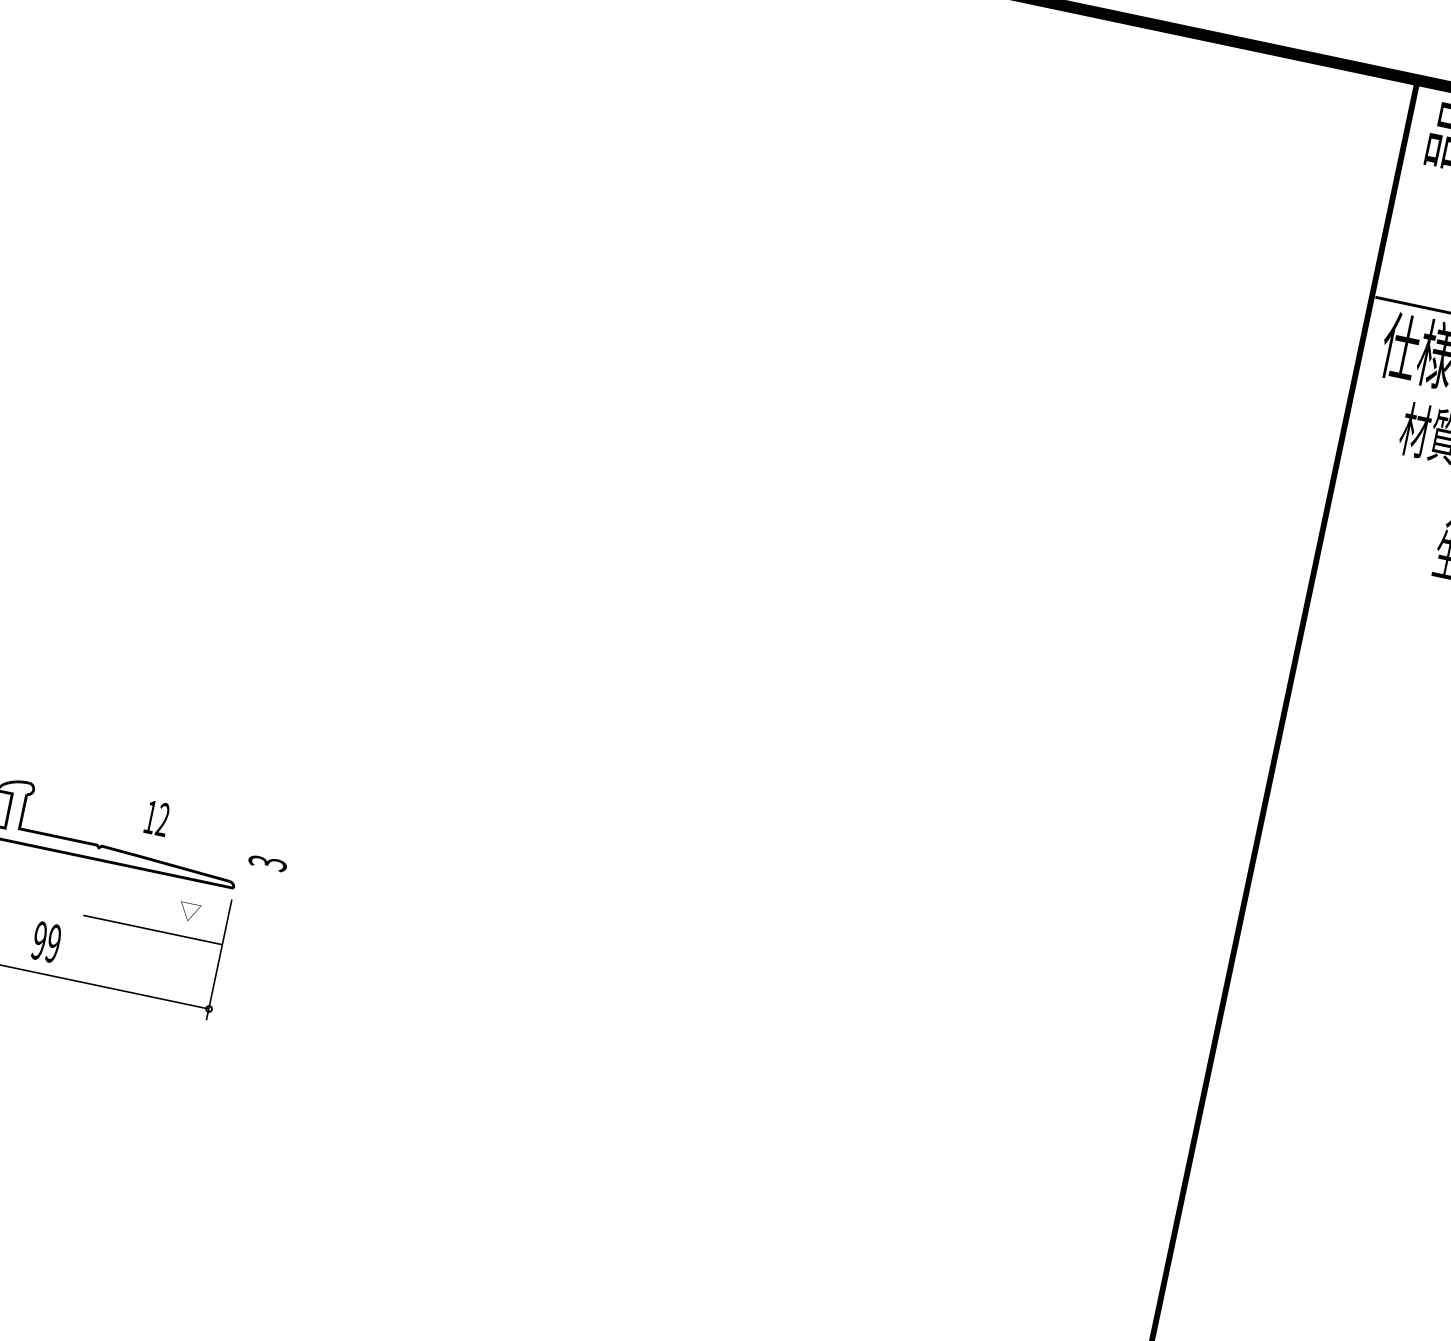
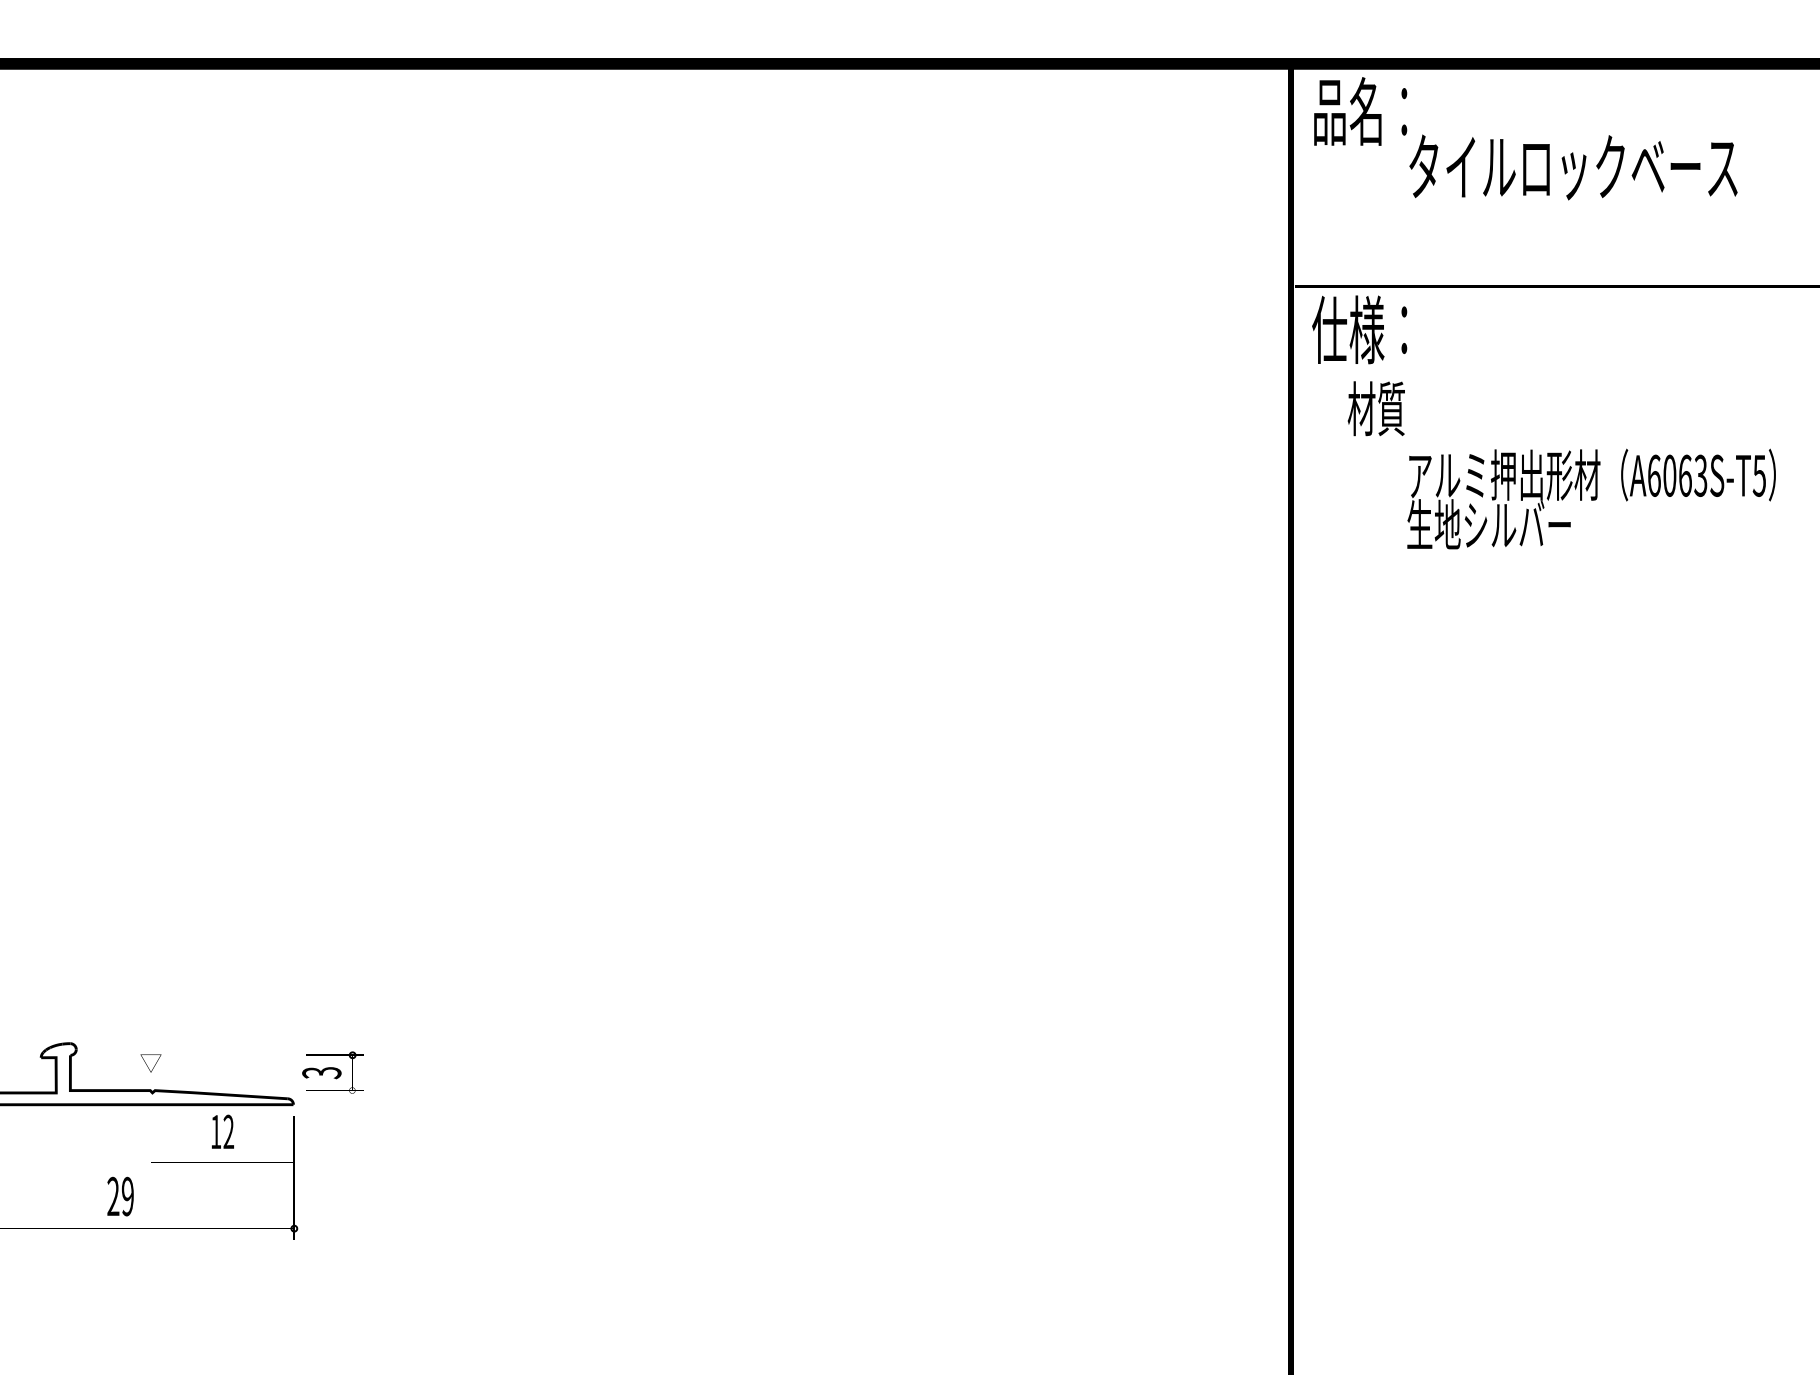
text: (157, 818) -> (222, 1131), moved
part: (283, 848) -> (334, 1055), added
part: (188, 912) -> (150, 1063), moved
text: (39, 940) -> (113, 1196), 99 -> 29

